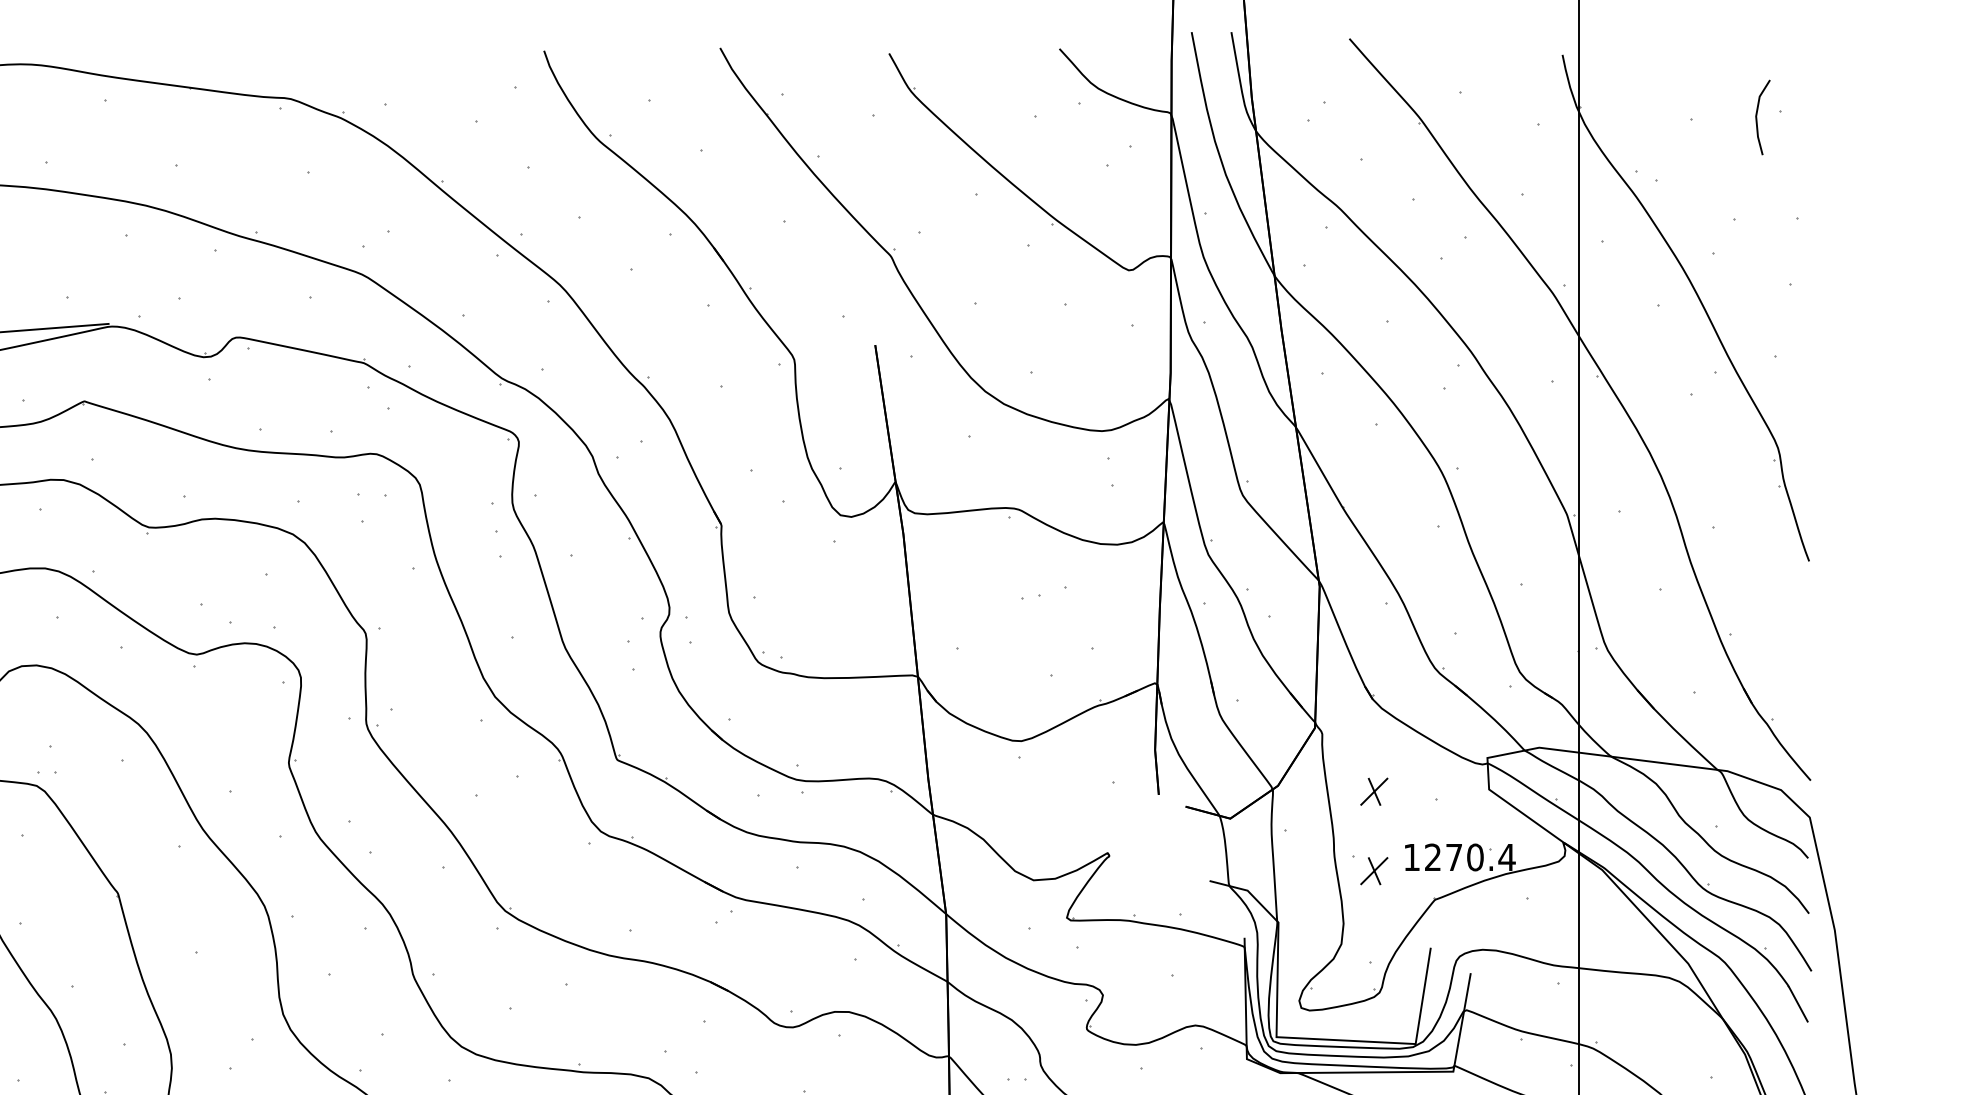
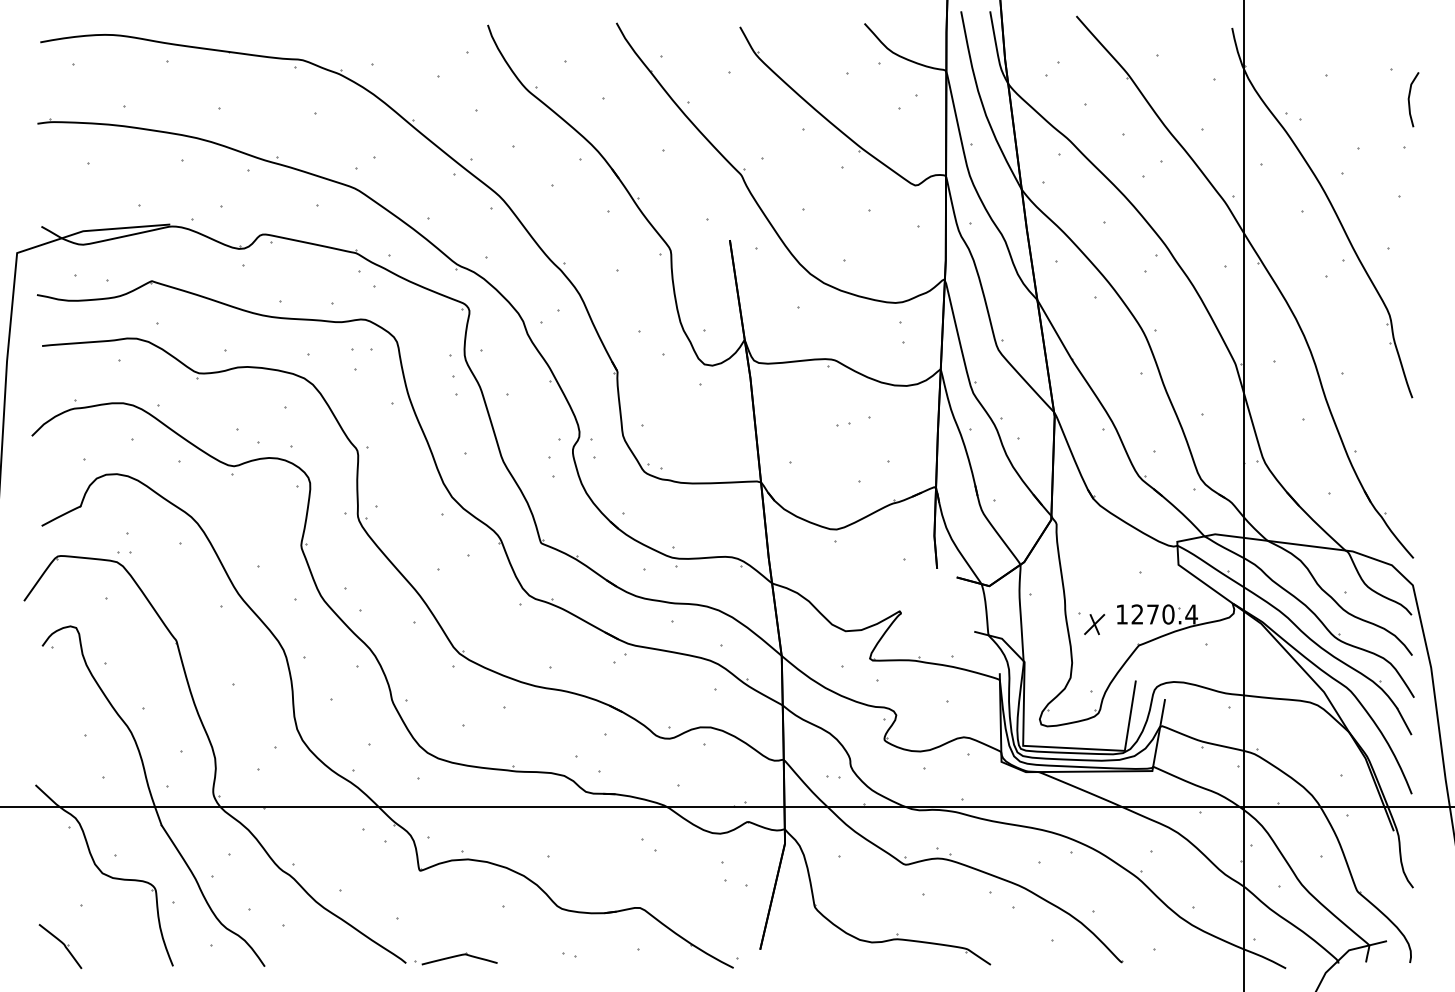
line: (1757, 117) -> (1409, 99), moved
part: (1374, 791) -> (1094, 566), removed

